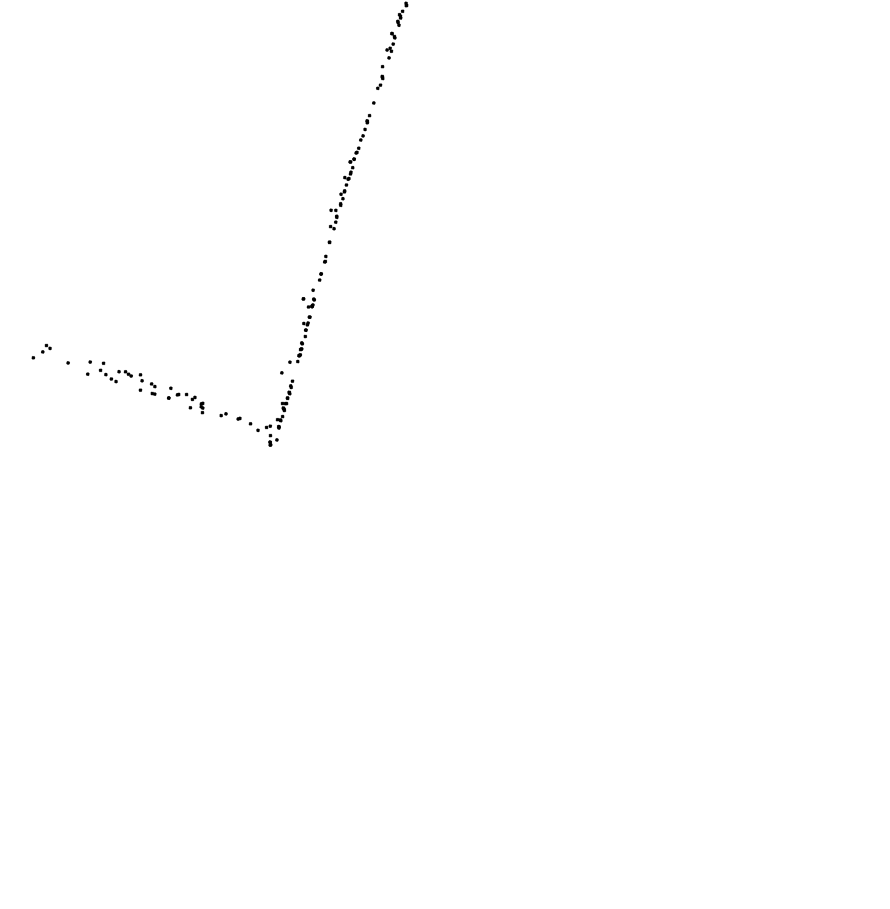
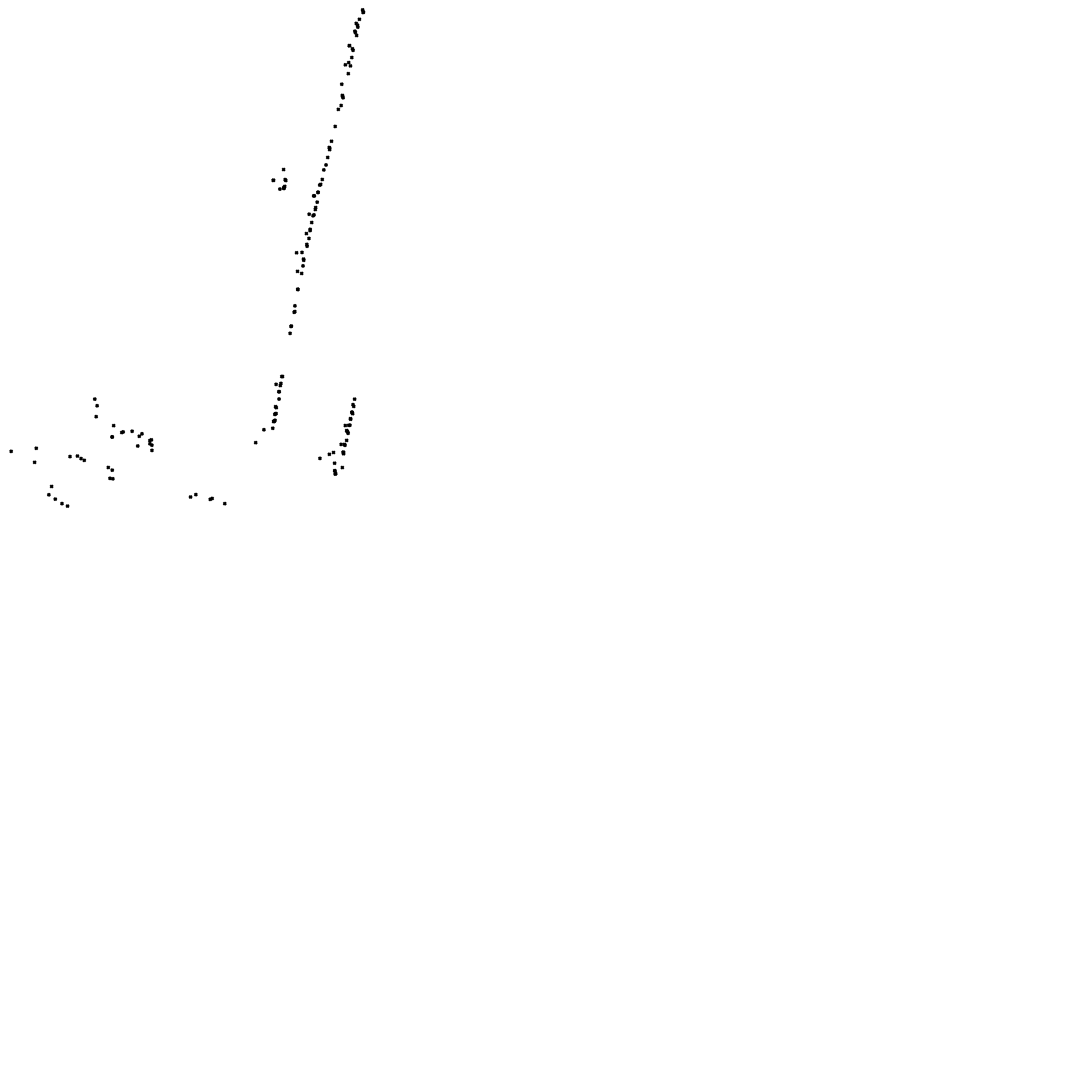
part: (308, 297) -> (279, 178), moved
part: (108, 371) -> (58, 495), moved
part: (140, 382) -> (95, 407), moved
part: (185, 399) -> (131, 437), moved
part: (277, 417) -> (340, 442), moved

